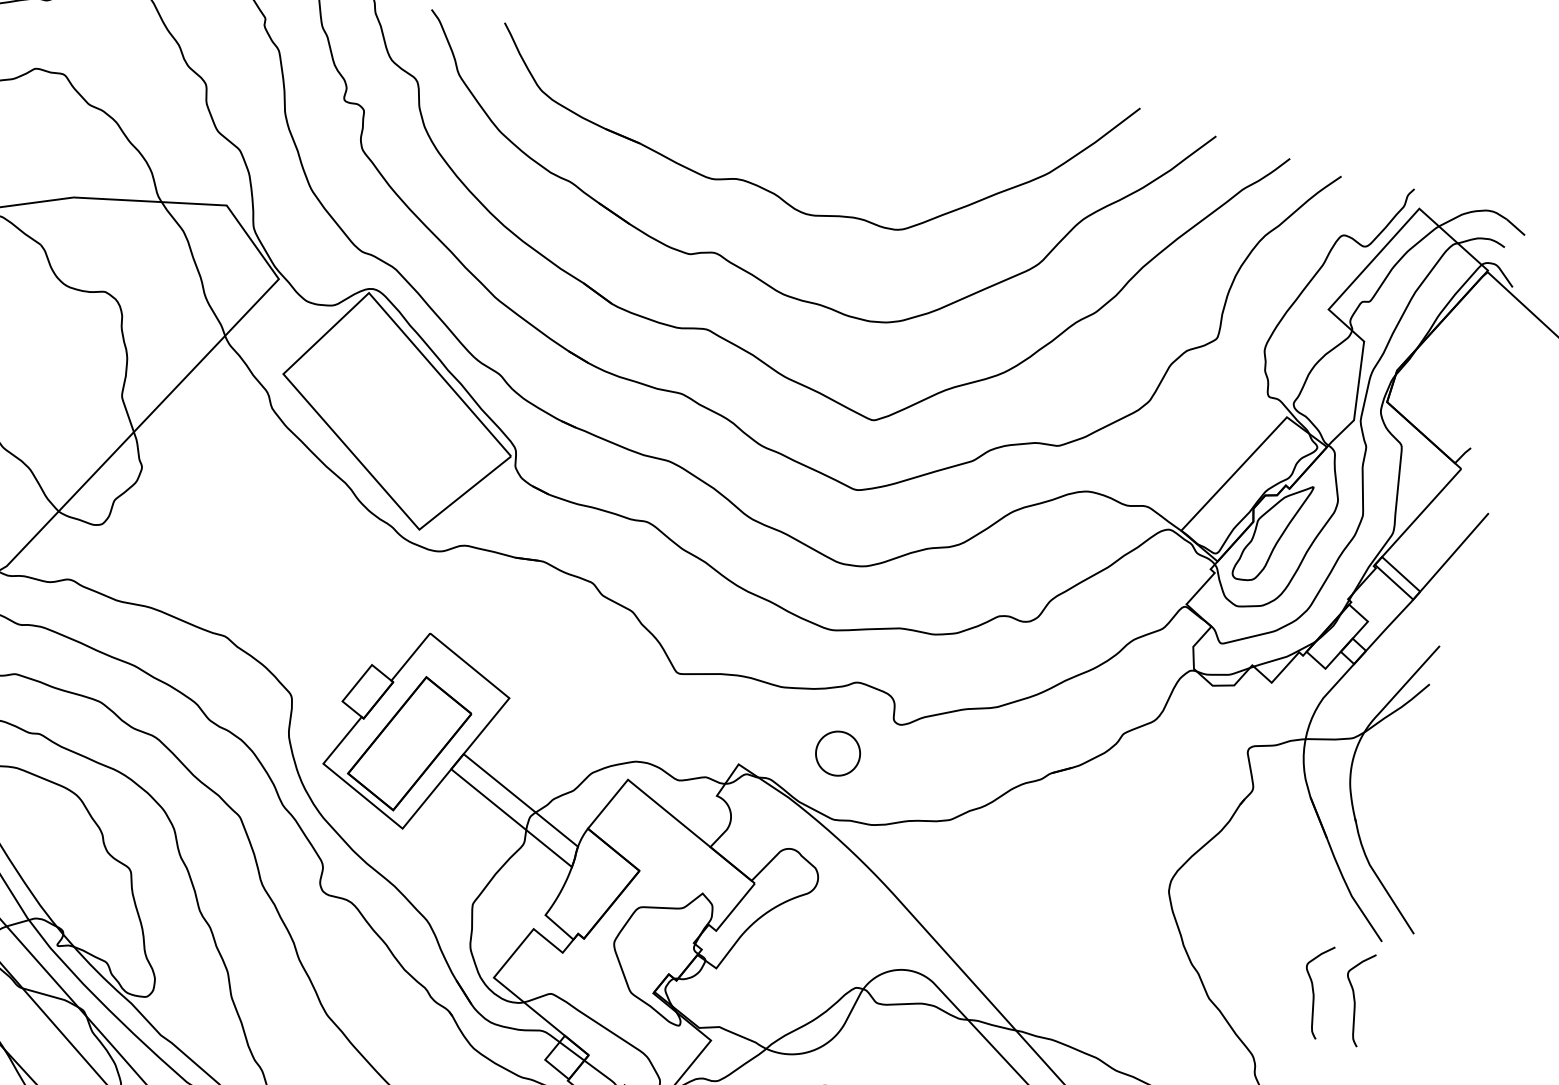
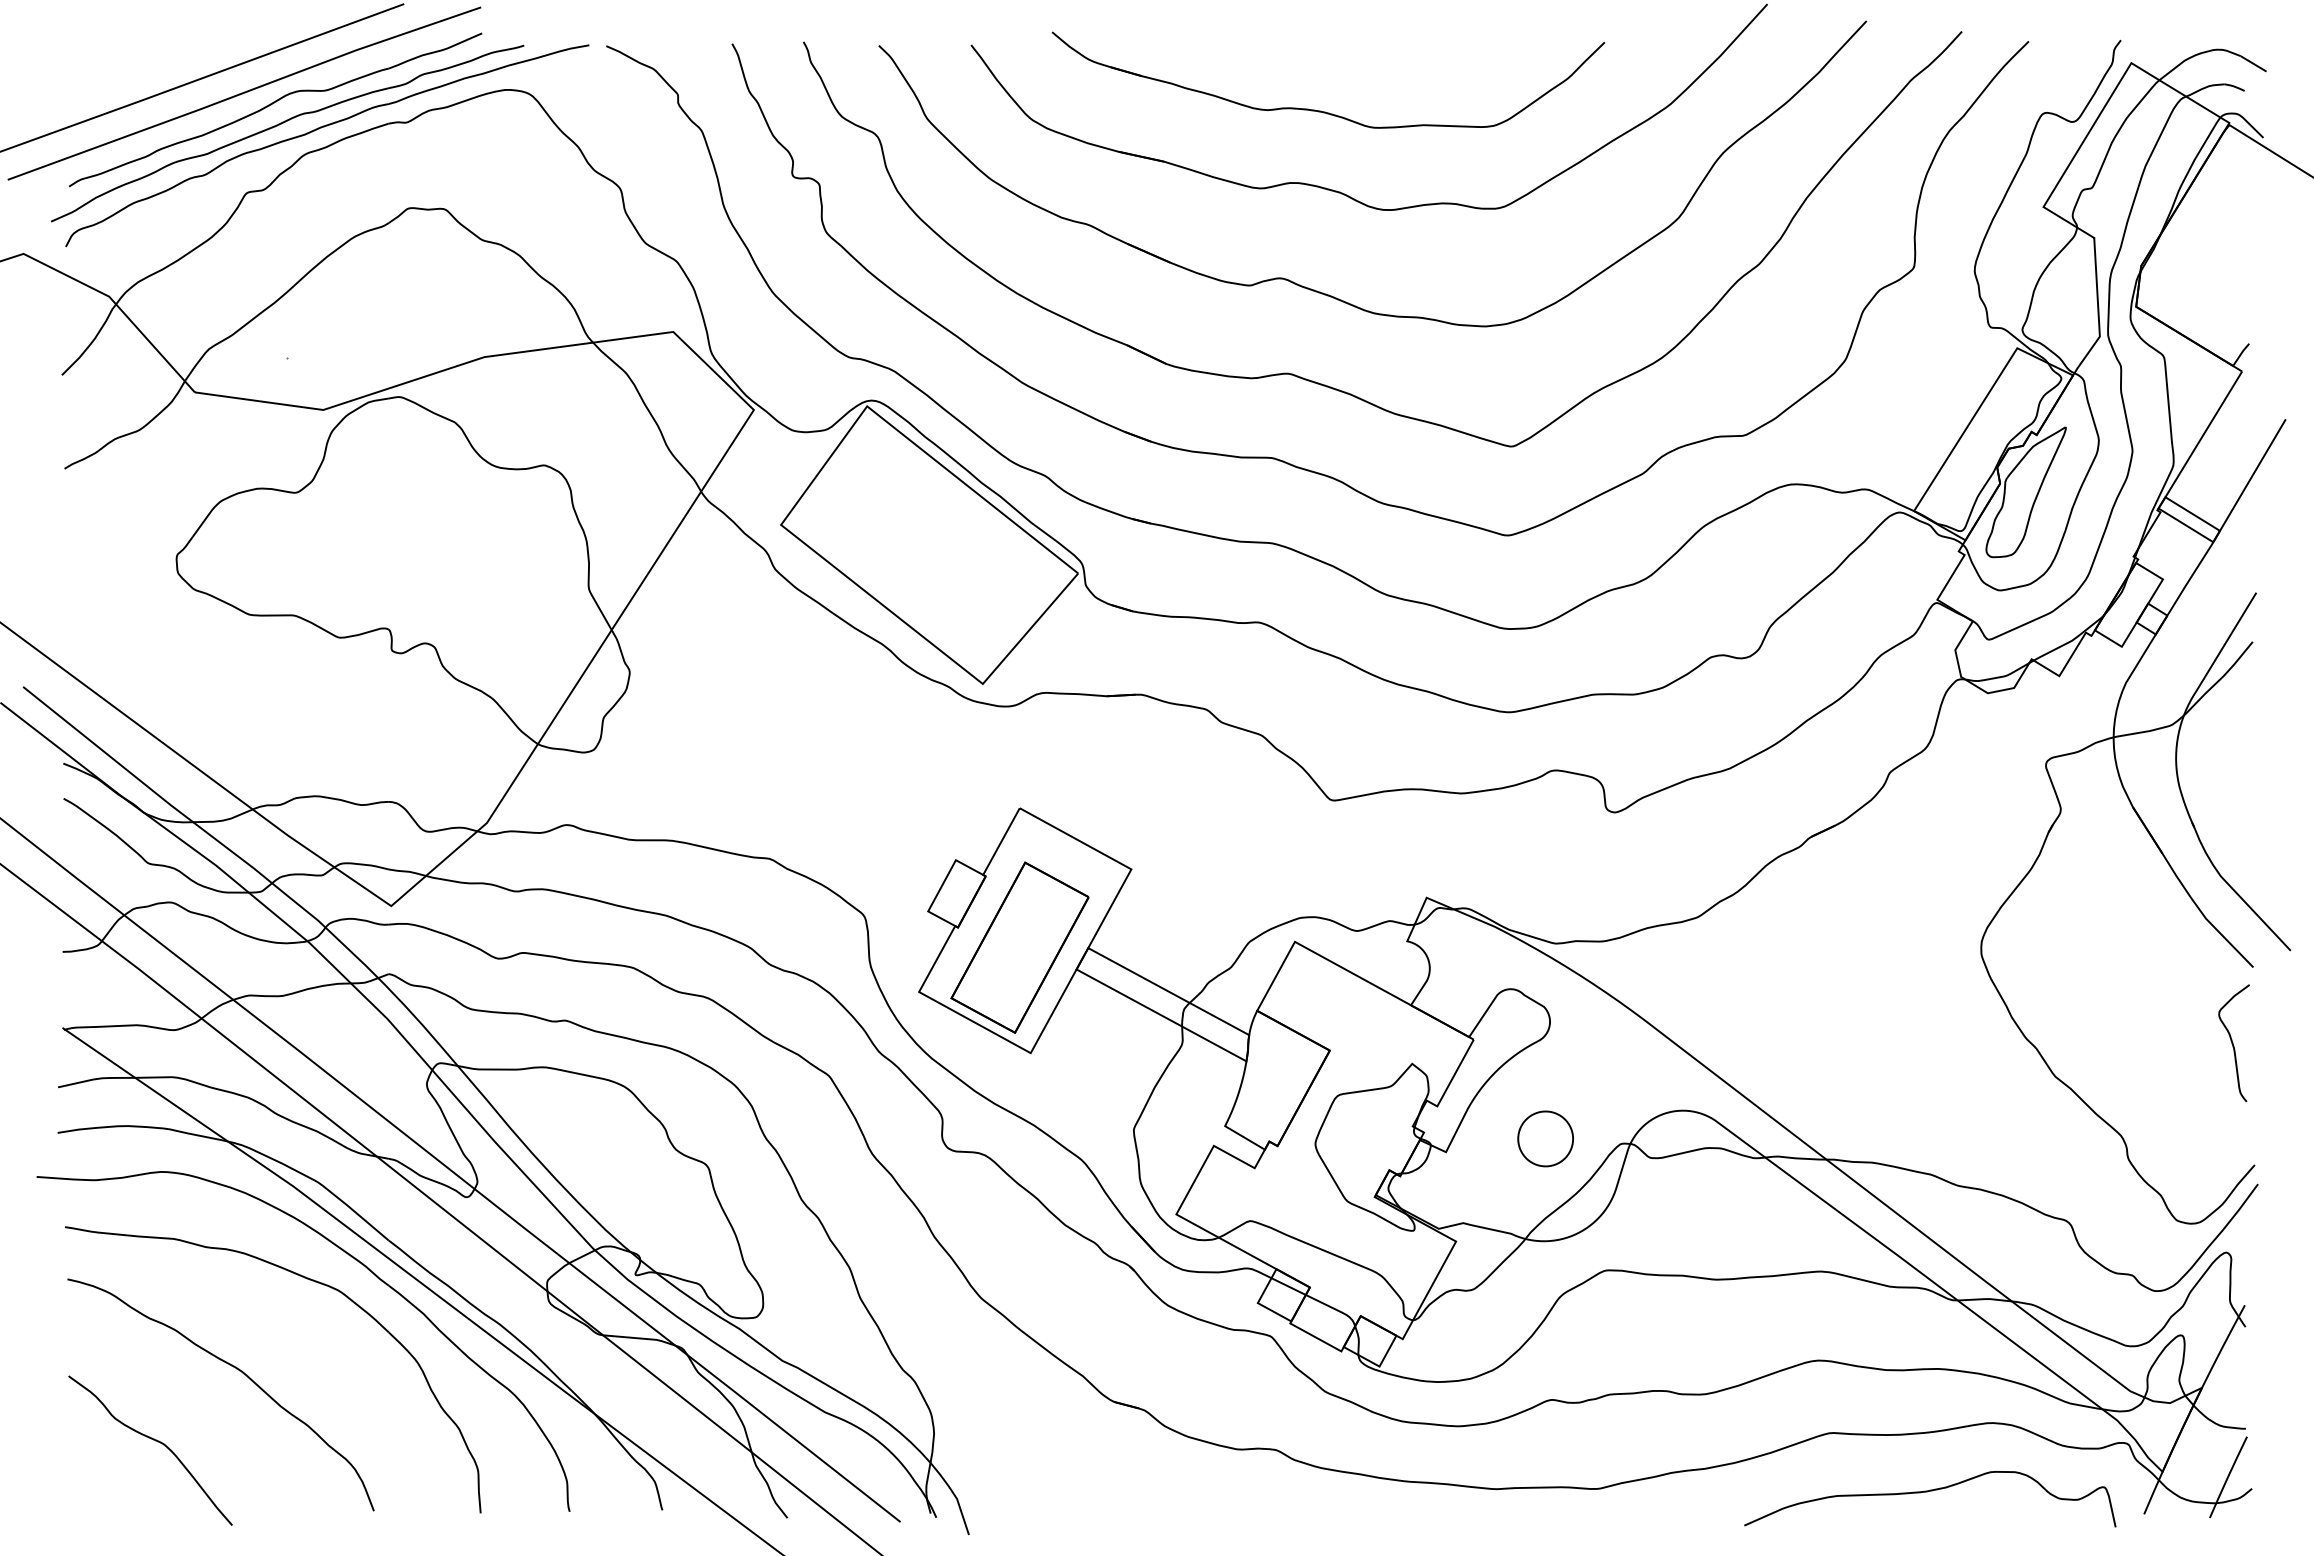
part: (771, 126) -> (1320, 110), added
part: (838, 753) -> (1545, 1138), moved
curve: (1313, 991) -> (2181, 1043), removed

